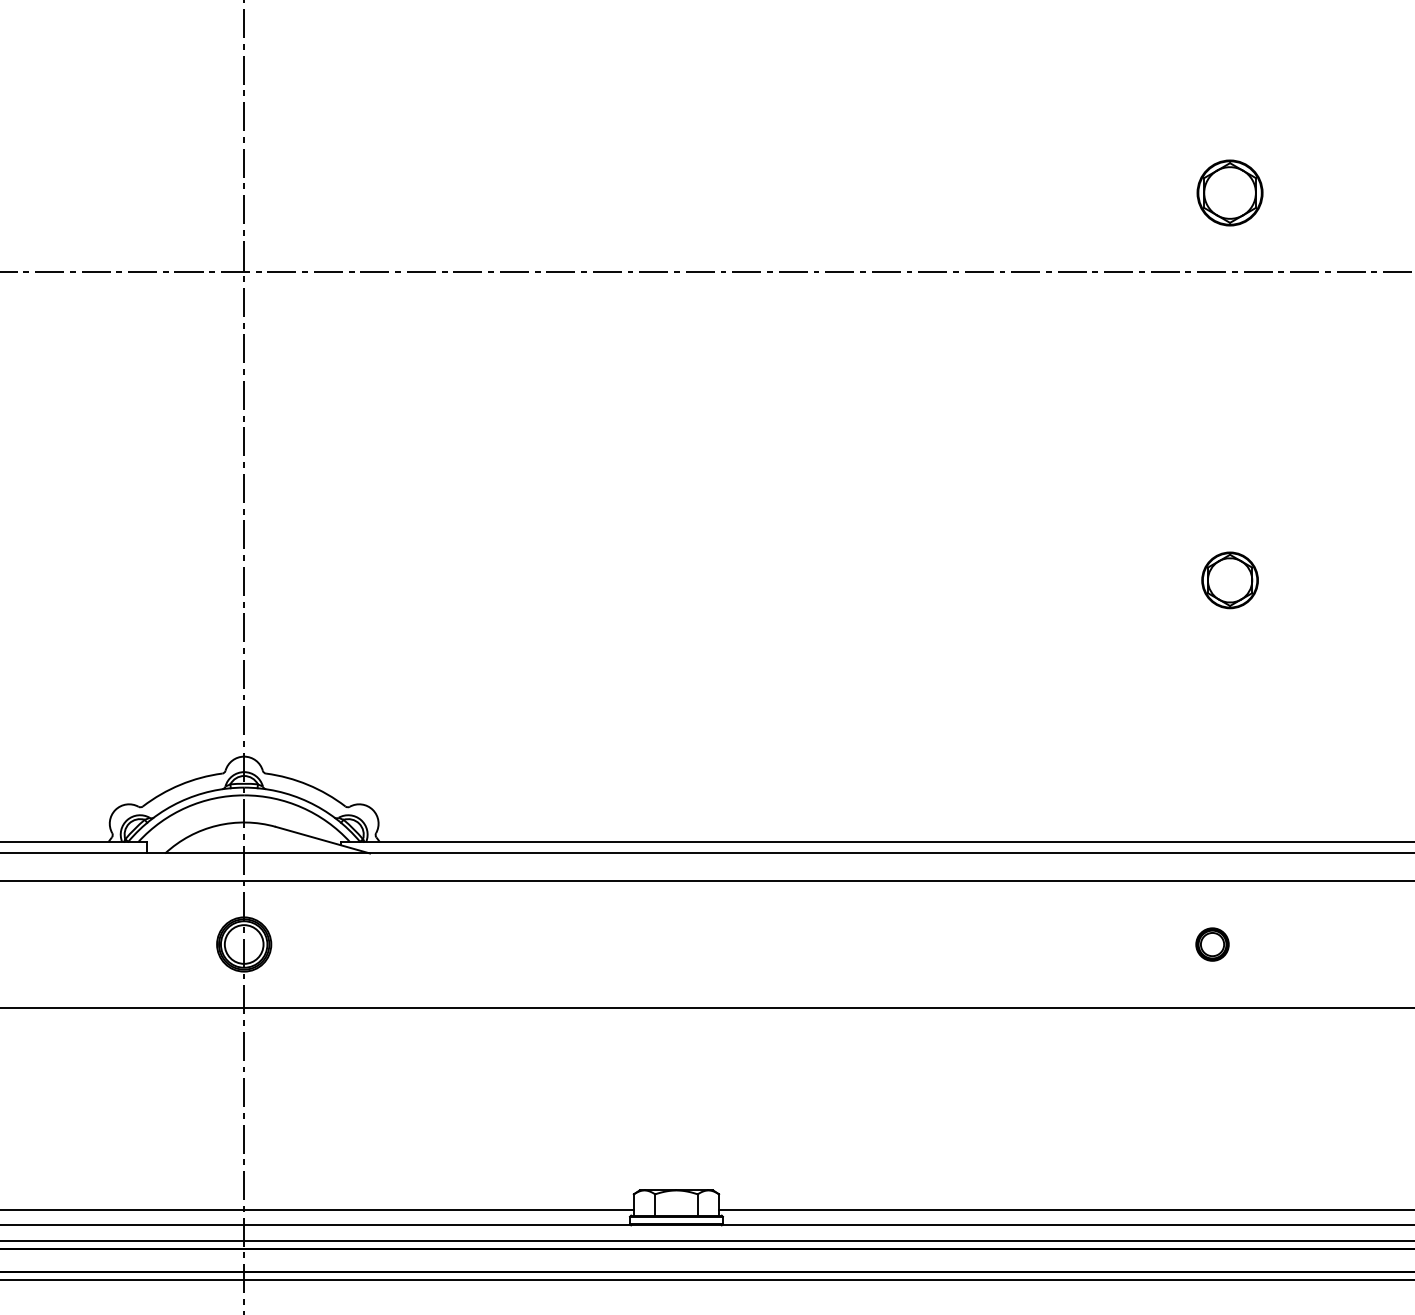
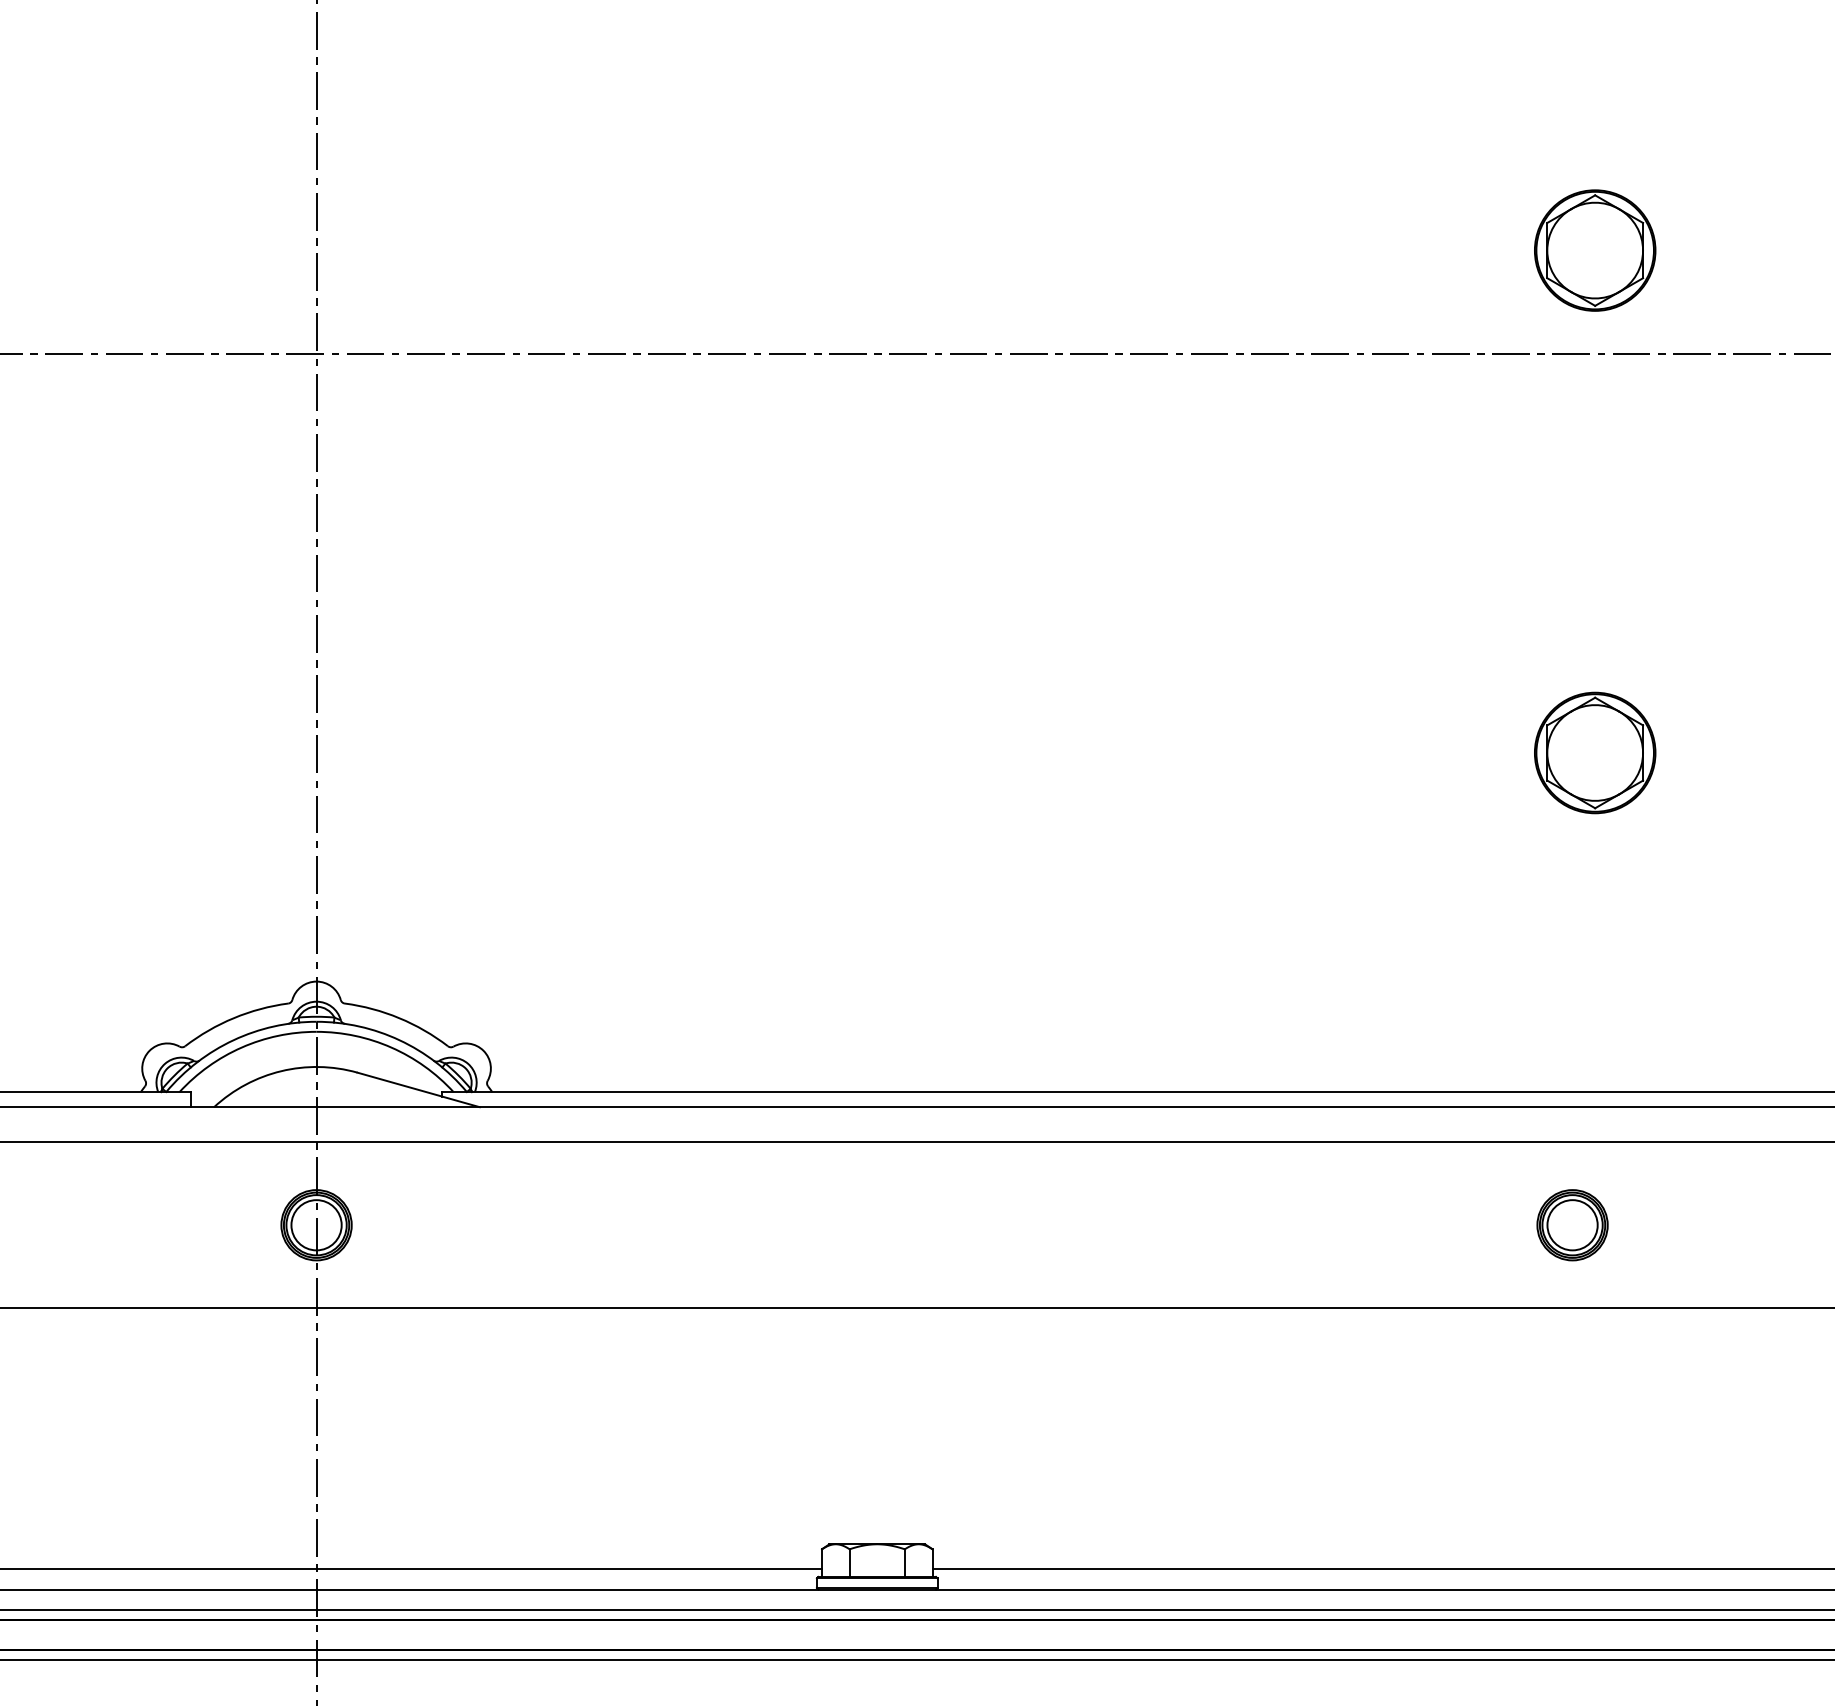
part: (1230, 192) -> (1595, 250), size x1.43
part: (1230, 580) -> (1595, 752), size x1.67
part: (1212, 944) -> (1572, 1225), size x1.67

